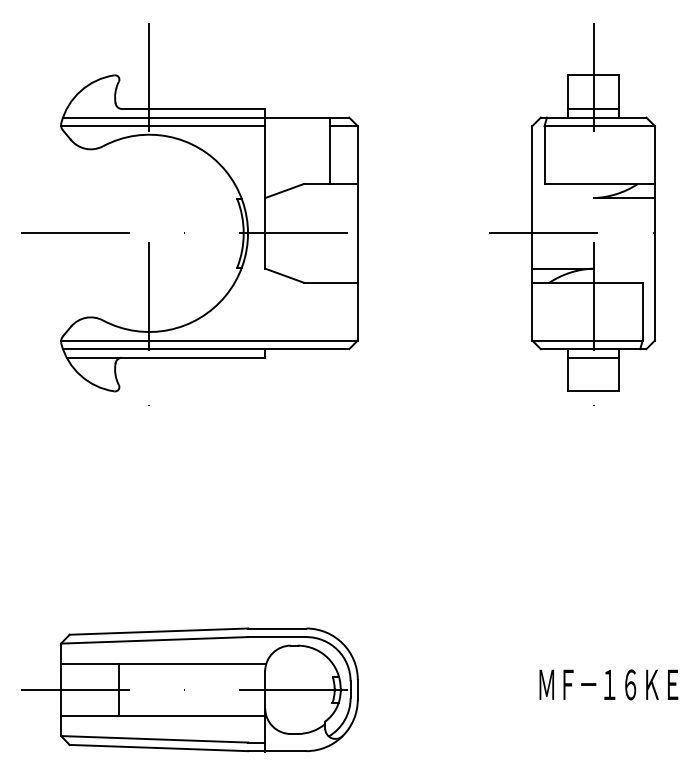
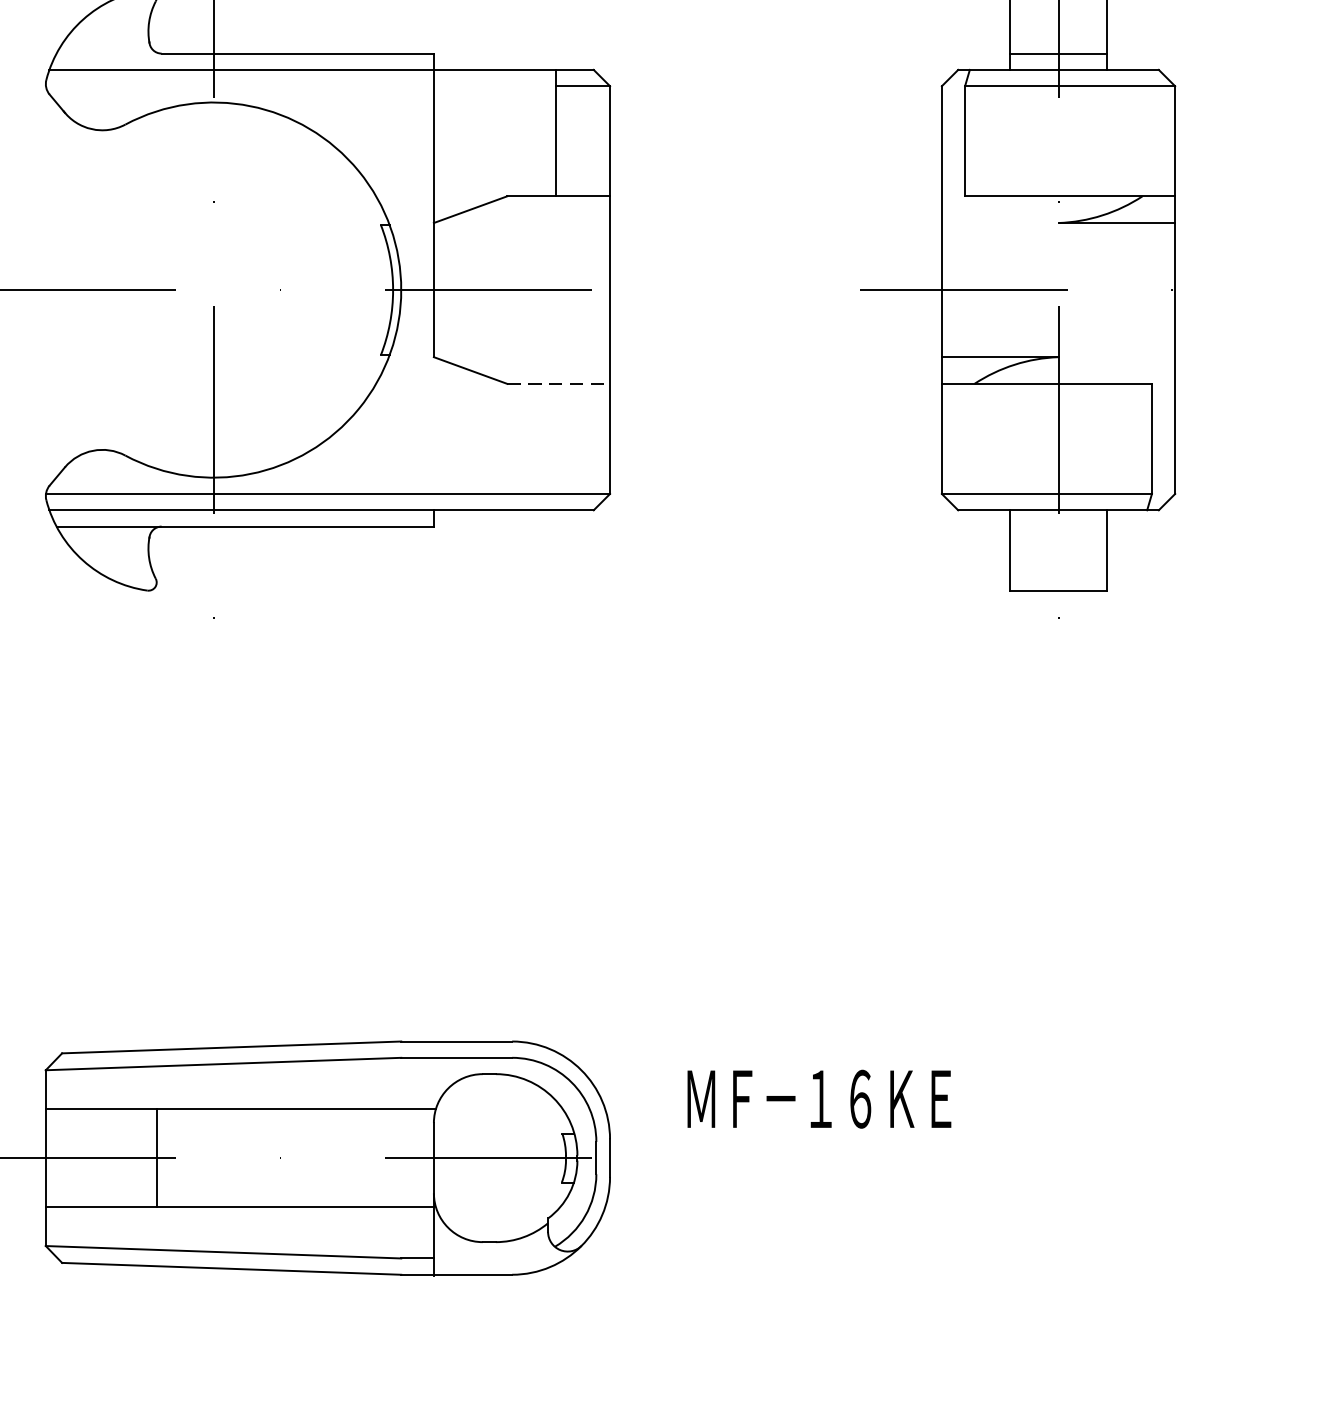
line: (163, 126) -> (240, 86), removed
line: (331, 282) -> (560, 383), solid -> dashed
line: (593, 357) -> (1058, 526), removed
text: (608, 684) -> (818, 1098), moved

